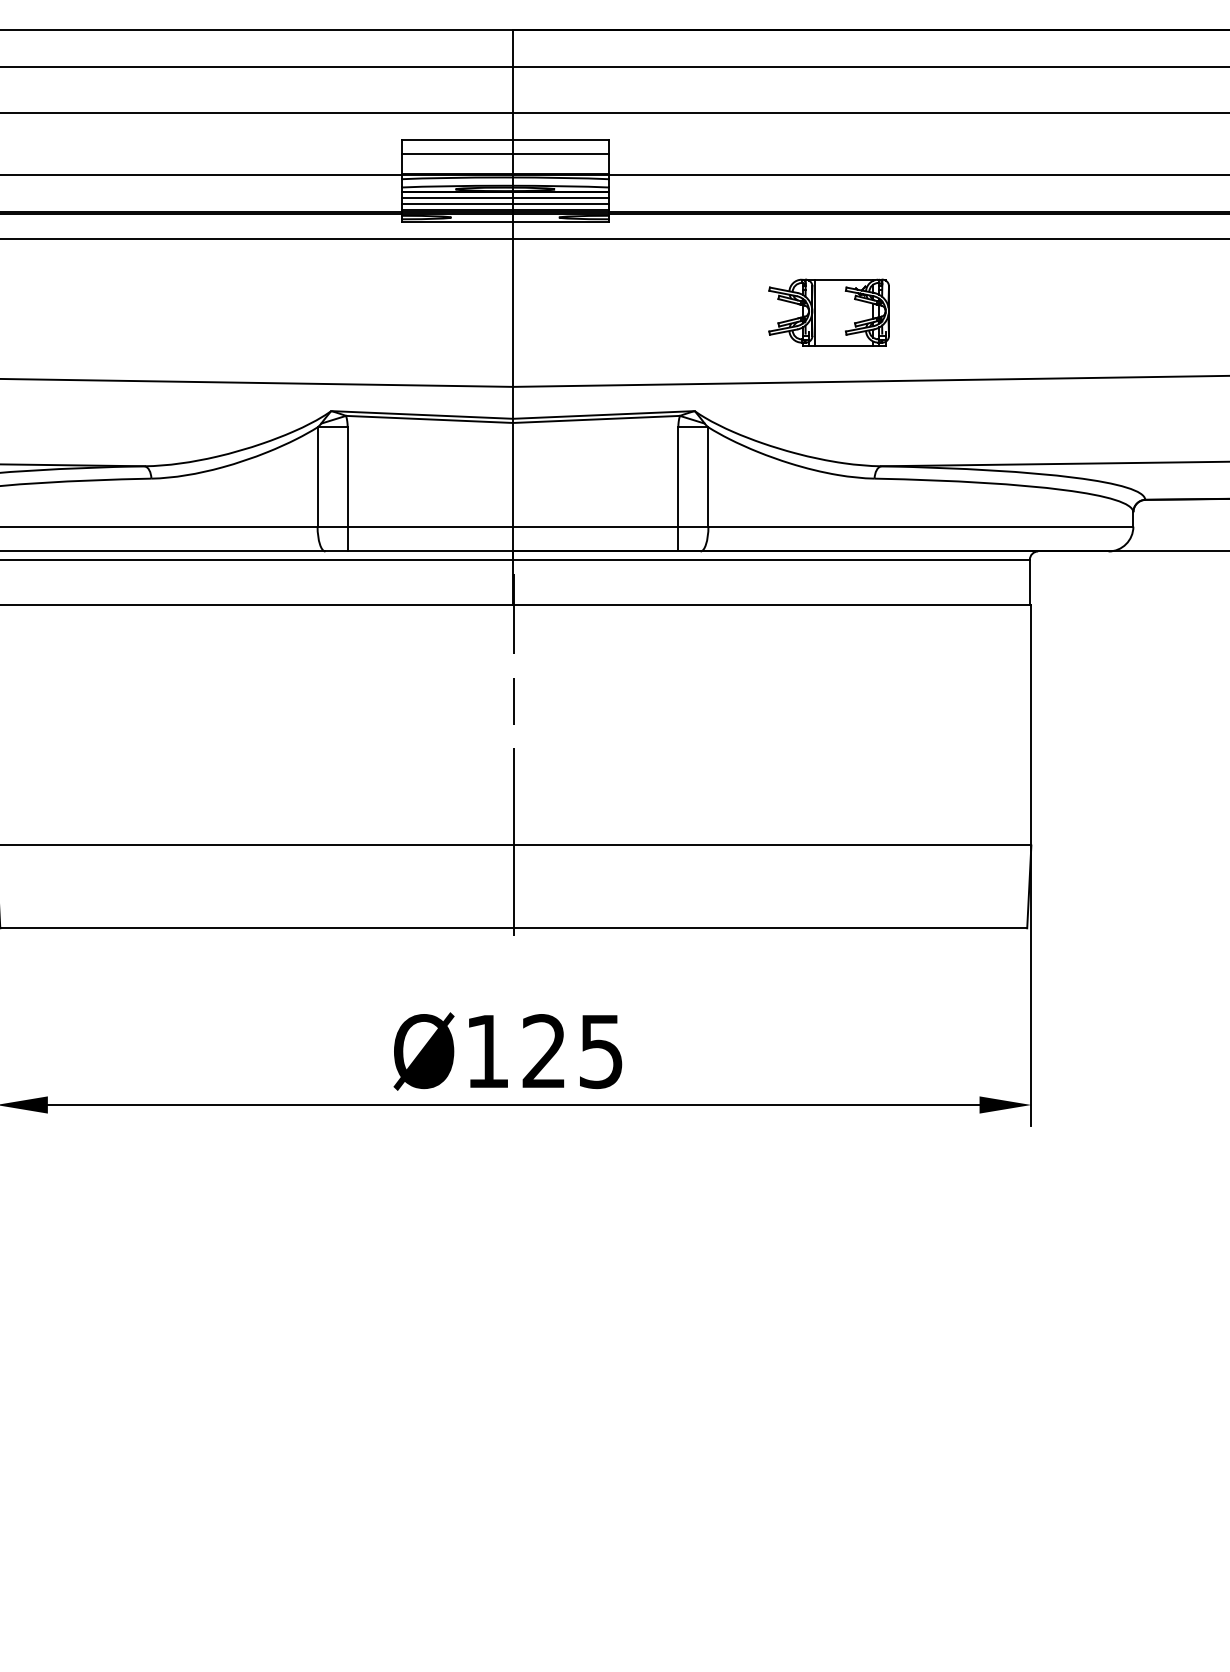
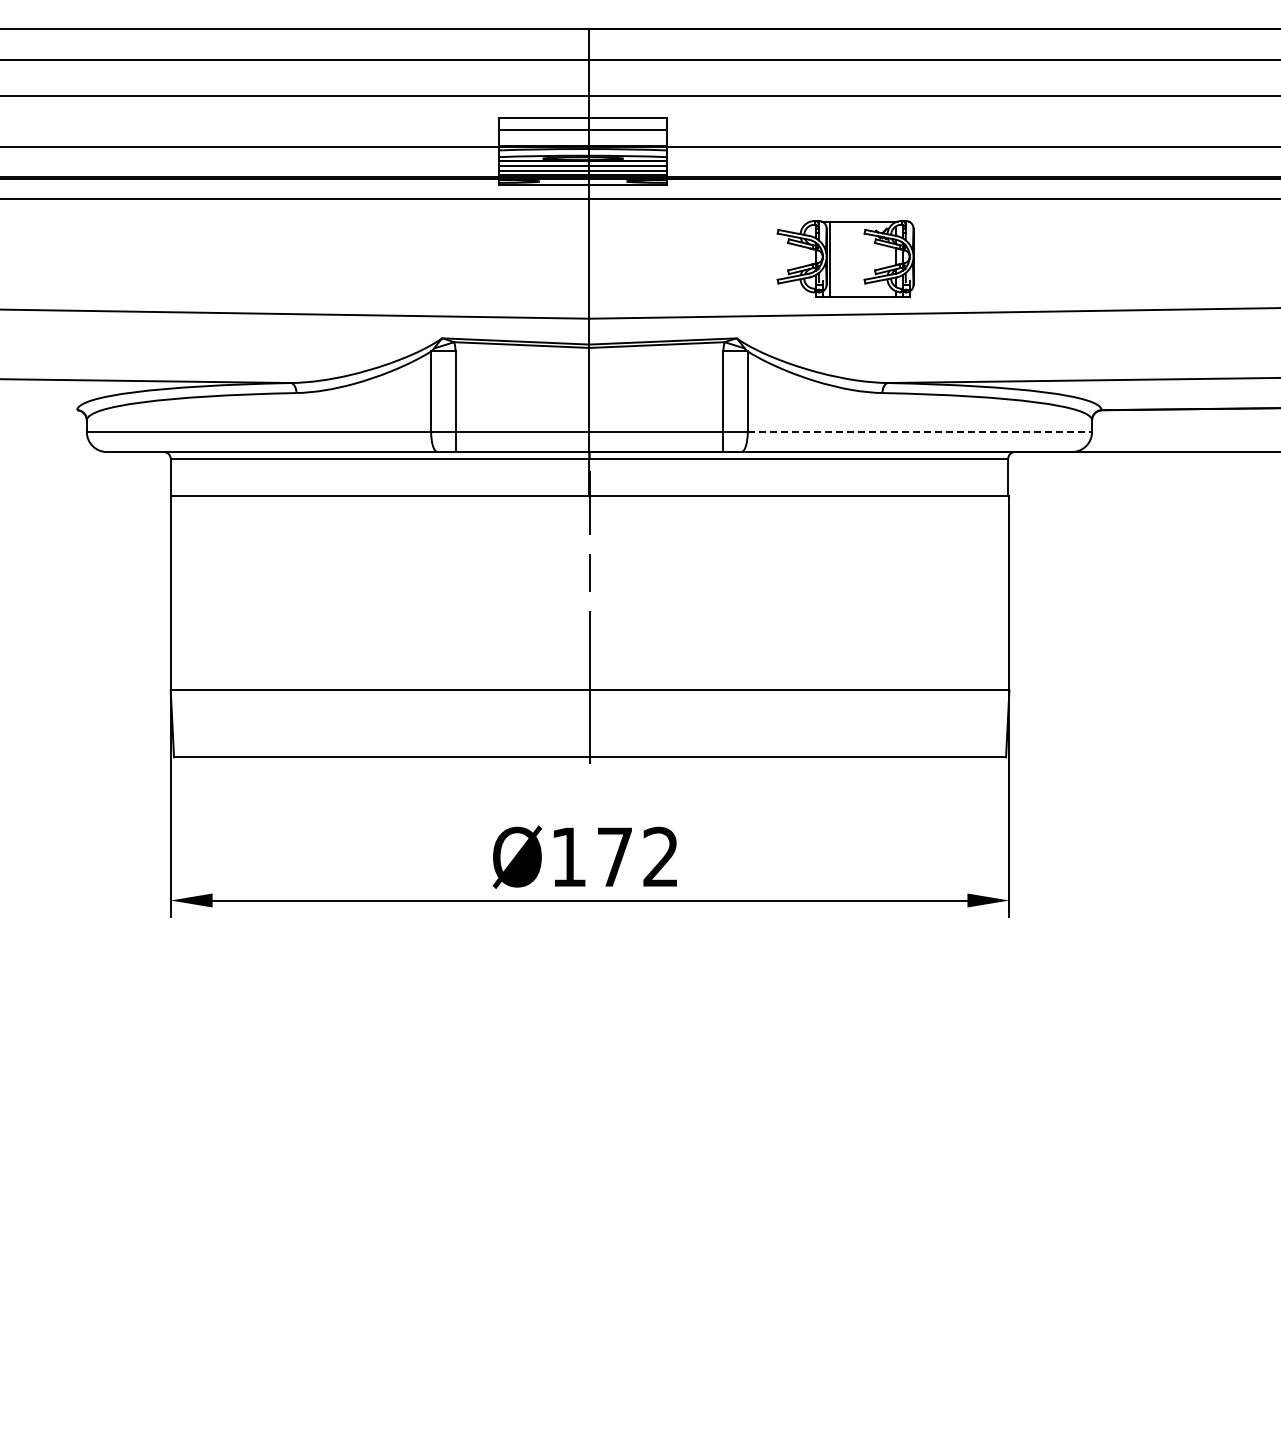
part: (829, 312) -> (845, 258), size x1.4
line: (921, 526) -> (920, 431), solid -> dashed
text: (572, 1050) -> (637, 856), Ø125 -> Ø172

